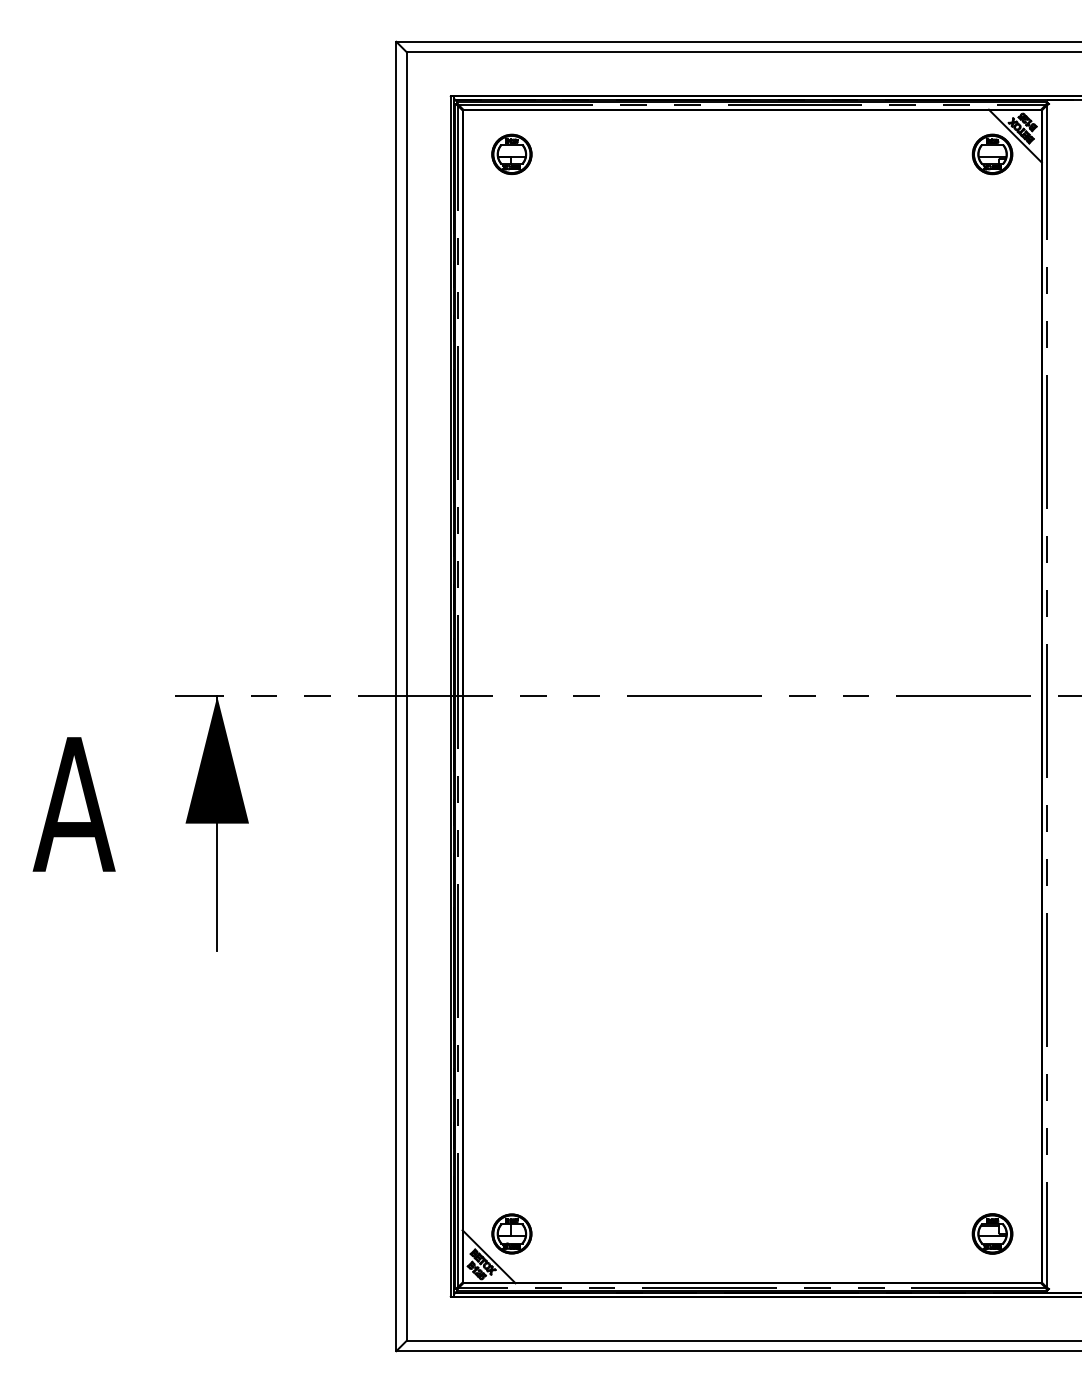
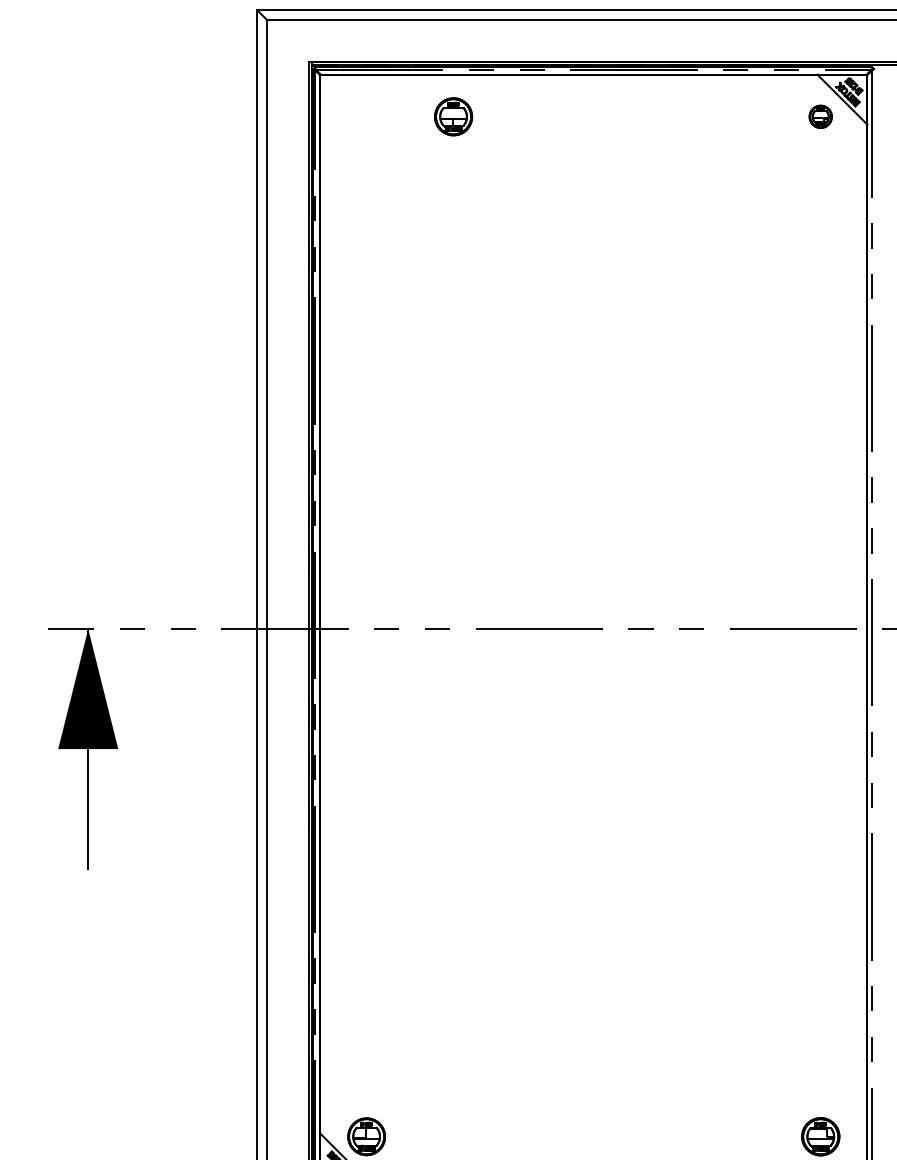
part: (511, 153) -> (453, 115), moved
part: (992, 154) -> (820, 116), size x0.6

